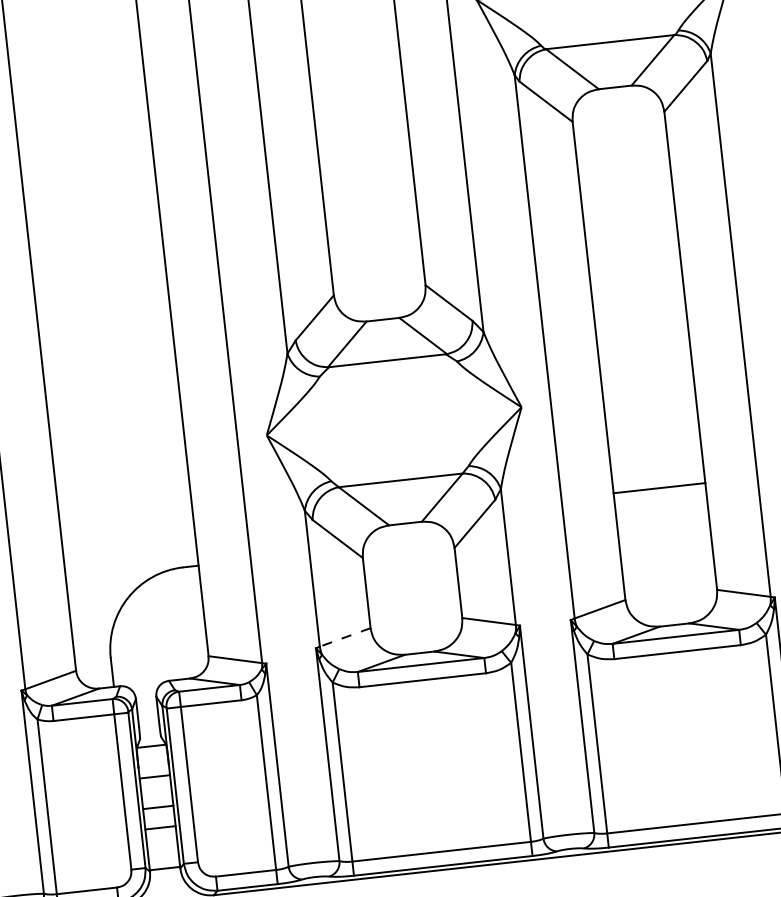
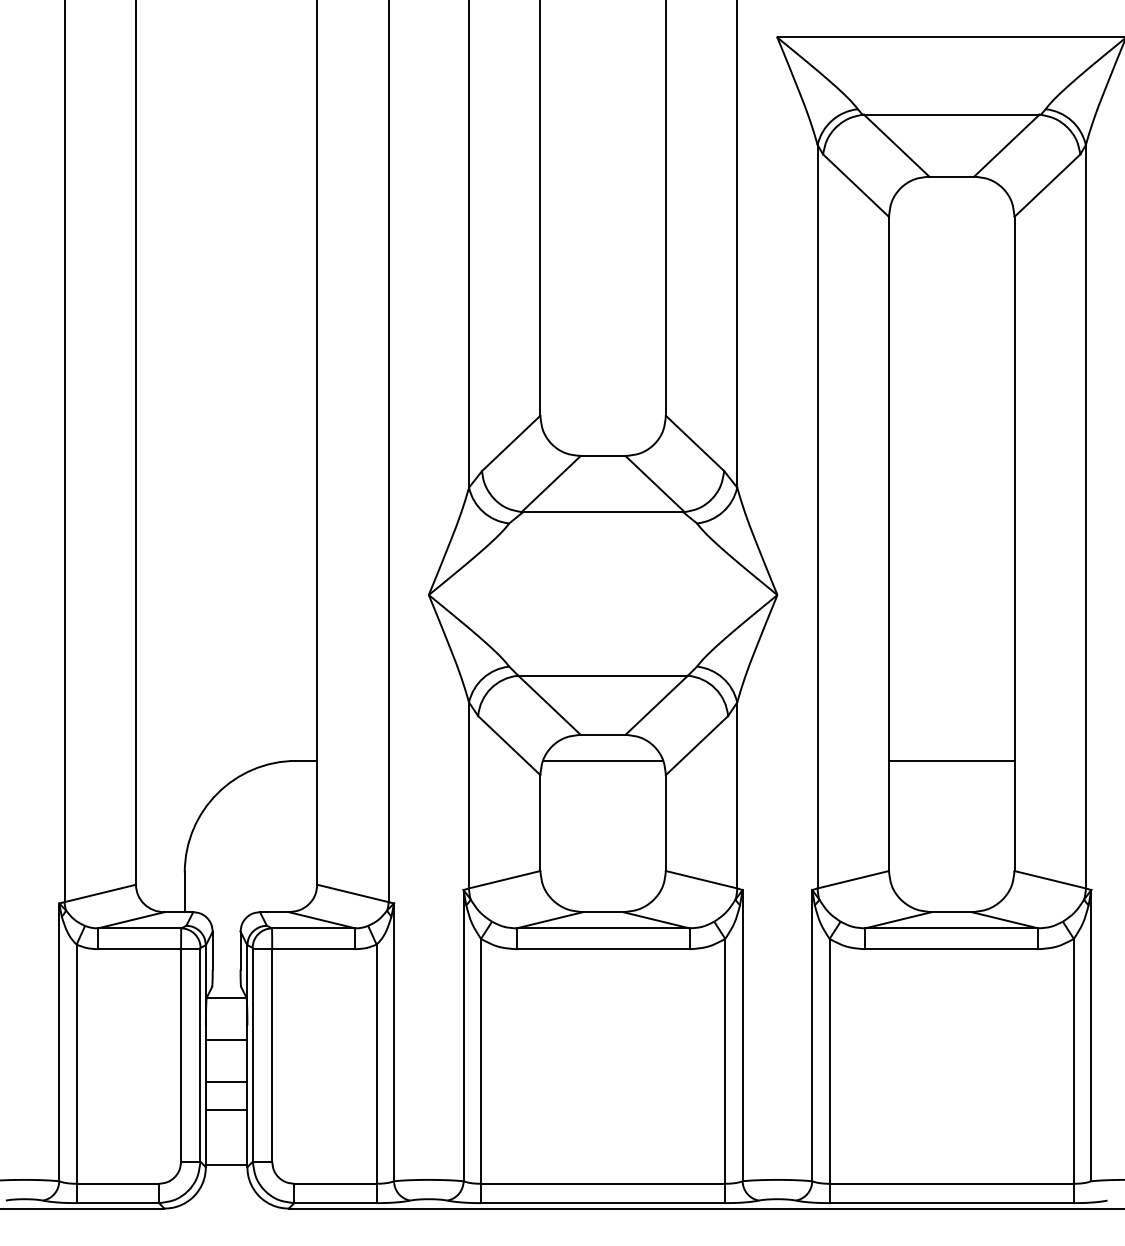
line: (659, 487) -> (951, 760), moved
line: (407, 542) -> (603, 760), added
line: (345, 637) -> (504, 879), dashed -> solid

